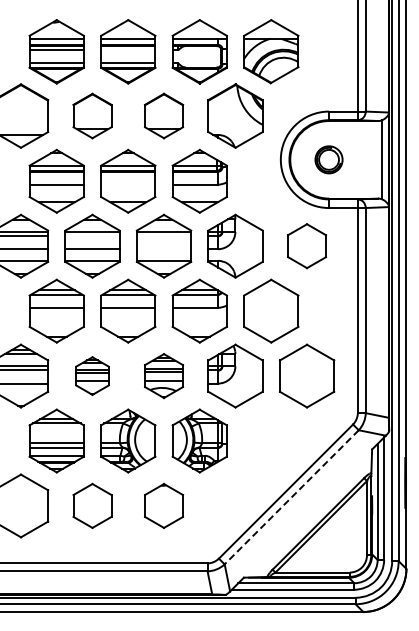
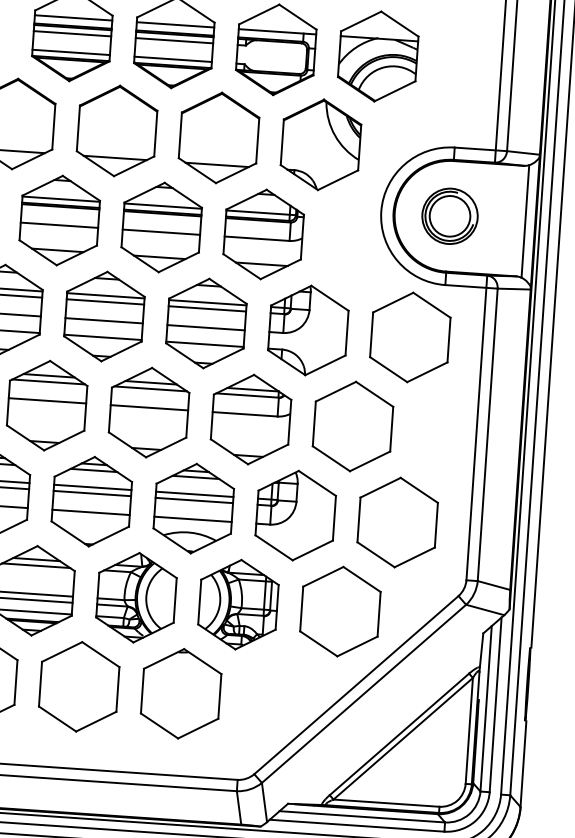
line: (128, 50) -> (174, 41), added
part: (92, 115) -> (117, 130), size x1.43
part: (163, 115) -> (218, 137), size x1.43
part: (328, 159) -> (449, 215), size x1.43
line: (128, 184) -> (161, 232), added
line: (92, 235) -> (105, 301), added
line: (163, 235) -> (206, 308), added
part: (306, 245) -> (409, 336), size x1.43
line: (163, 249) -> (205, 328), added
part: (92, 375) -> (91, 500), size x1.67
part: (163, 375) -> (193, 507), size x1.43
part: (271, 440) -> (340, 610), added
line: (291, 497) -> (363, 694), dashed -> solid
part: (92, 505) -> (79, 686), size x1.43
part: (163, 505) -> (180, 693), size x1.43

